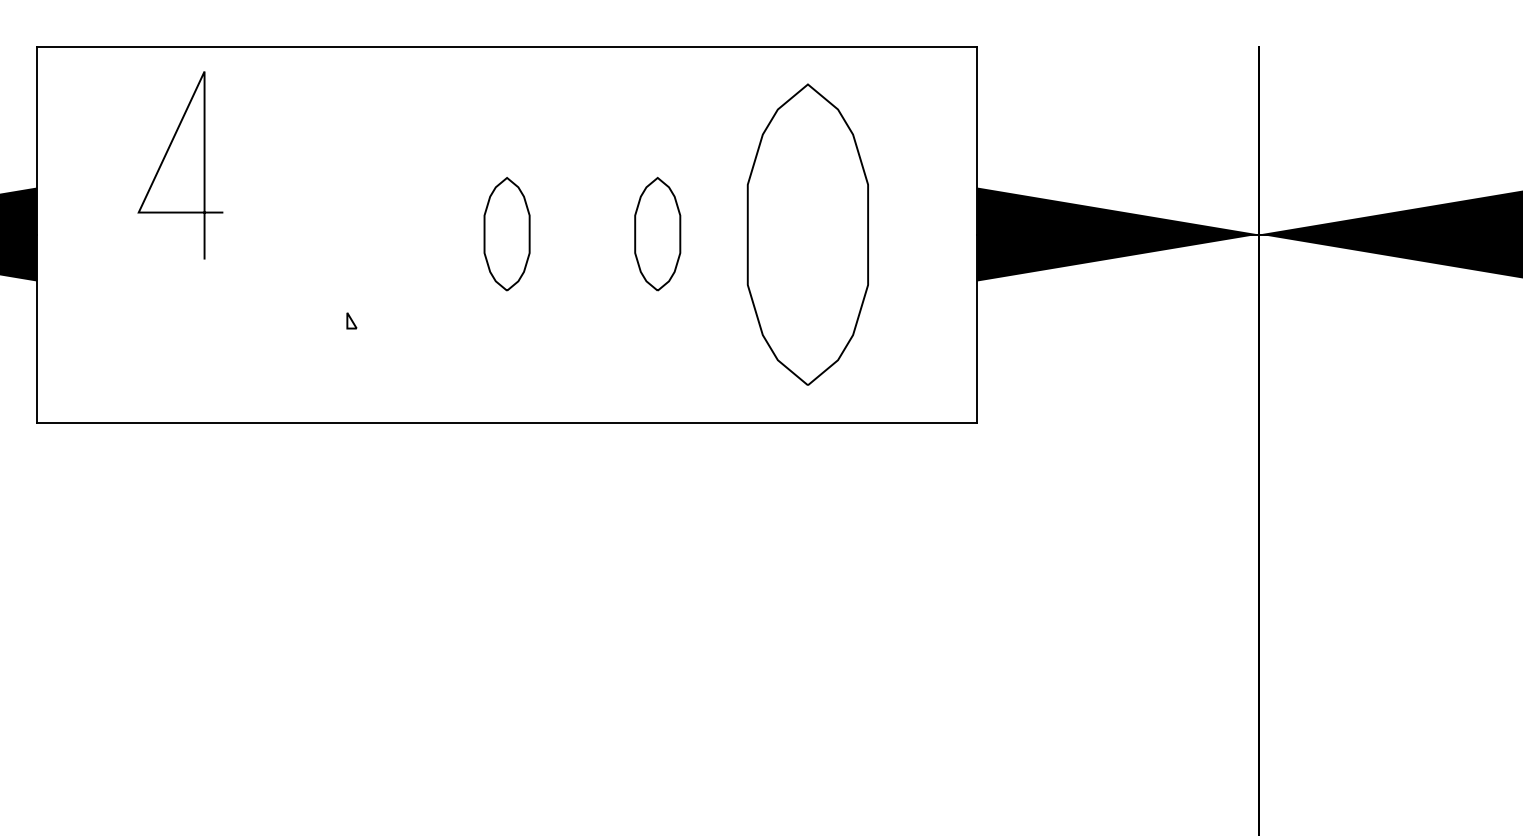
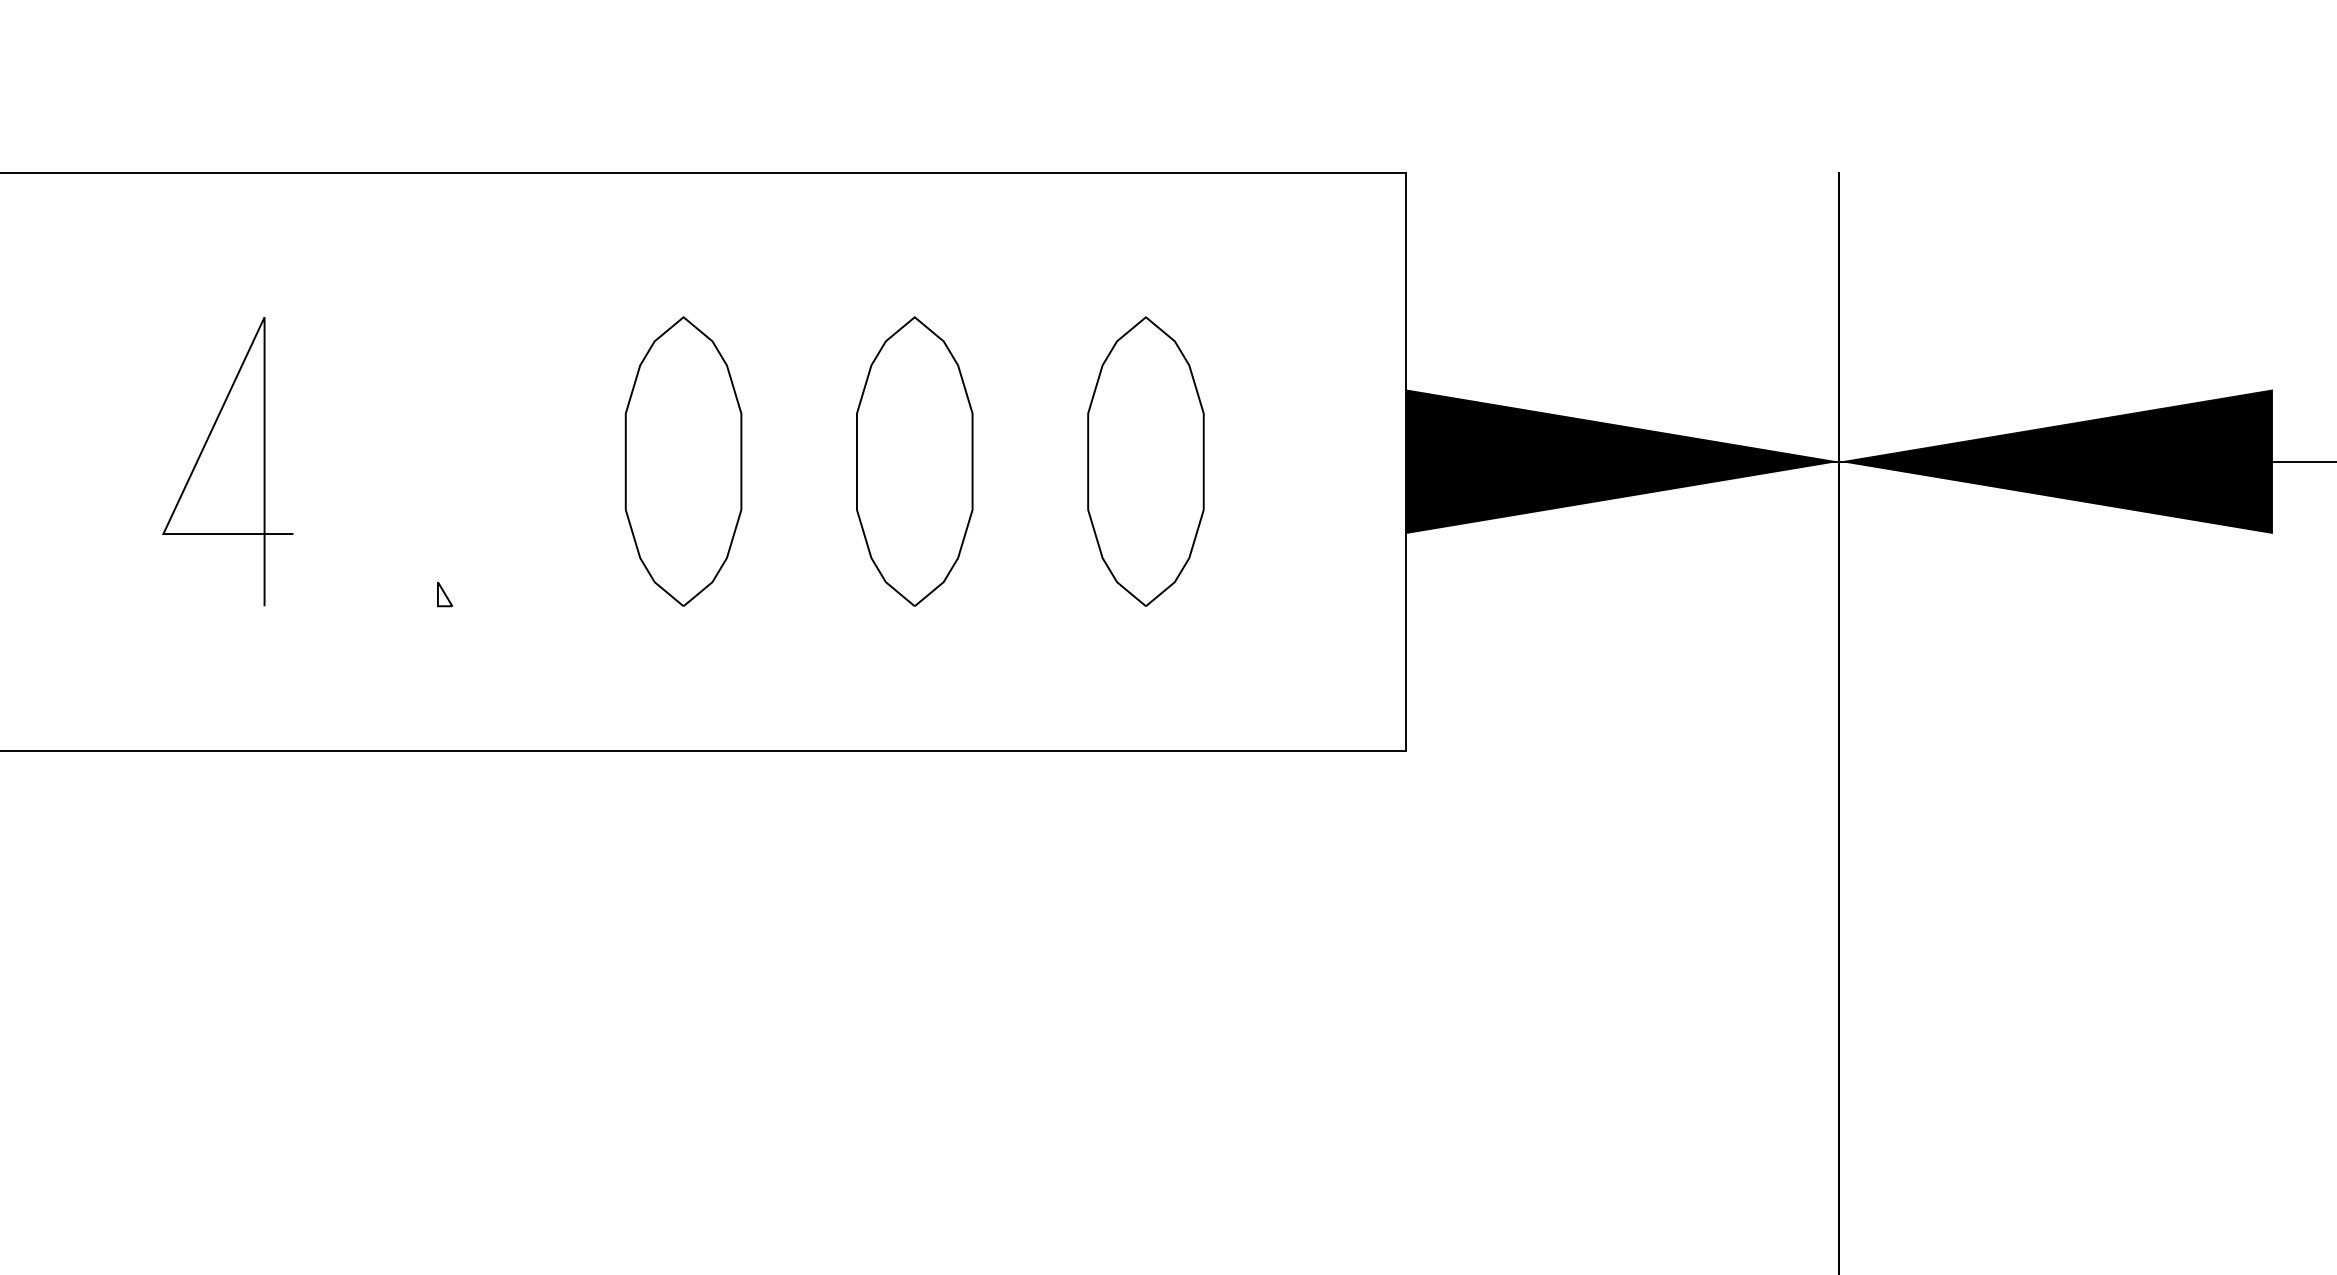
line: (164, 160) -> (202, 454), moved
part: (506, 233) -> (682, 460), size x1.67
part: (657, 233) -> (914, 460), size x1.67
part: (807, 233) -> (1145, 460), size x0.62

